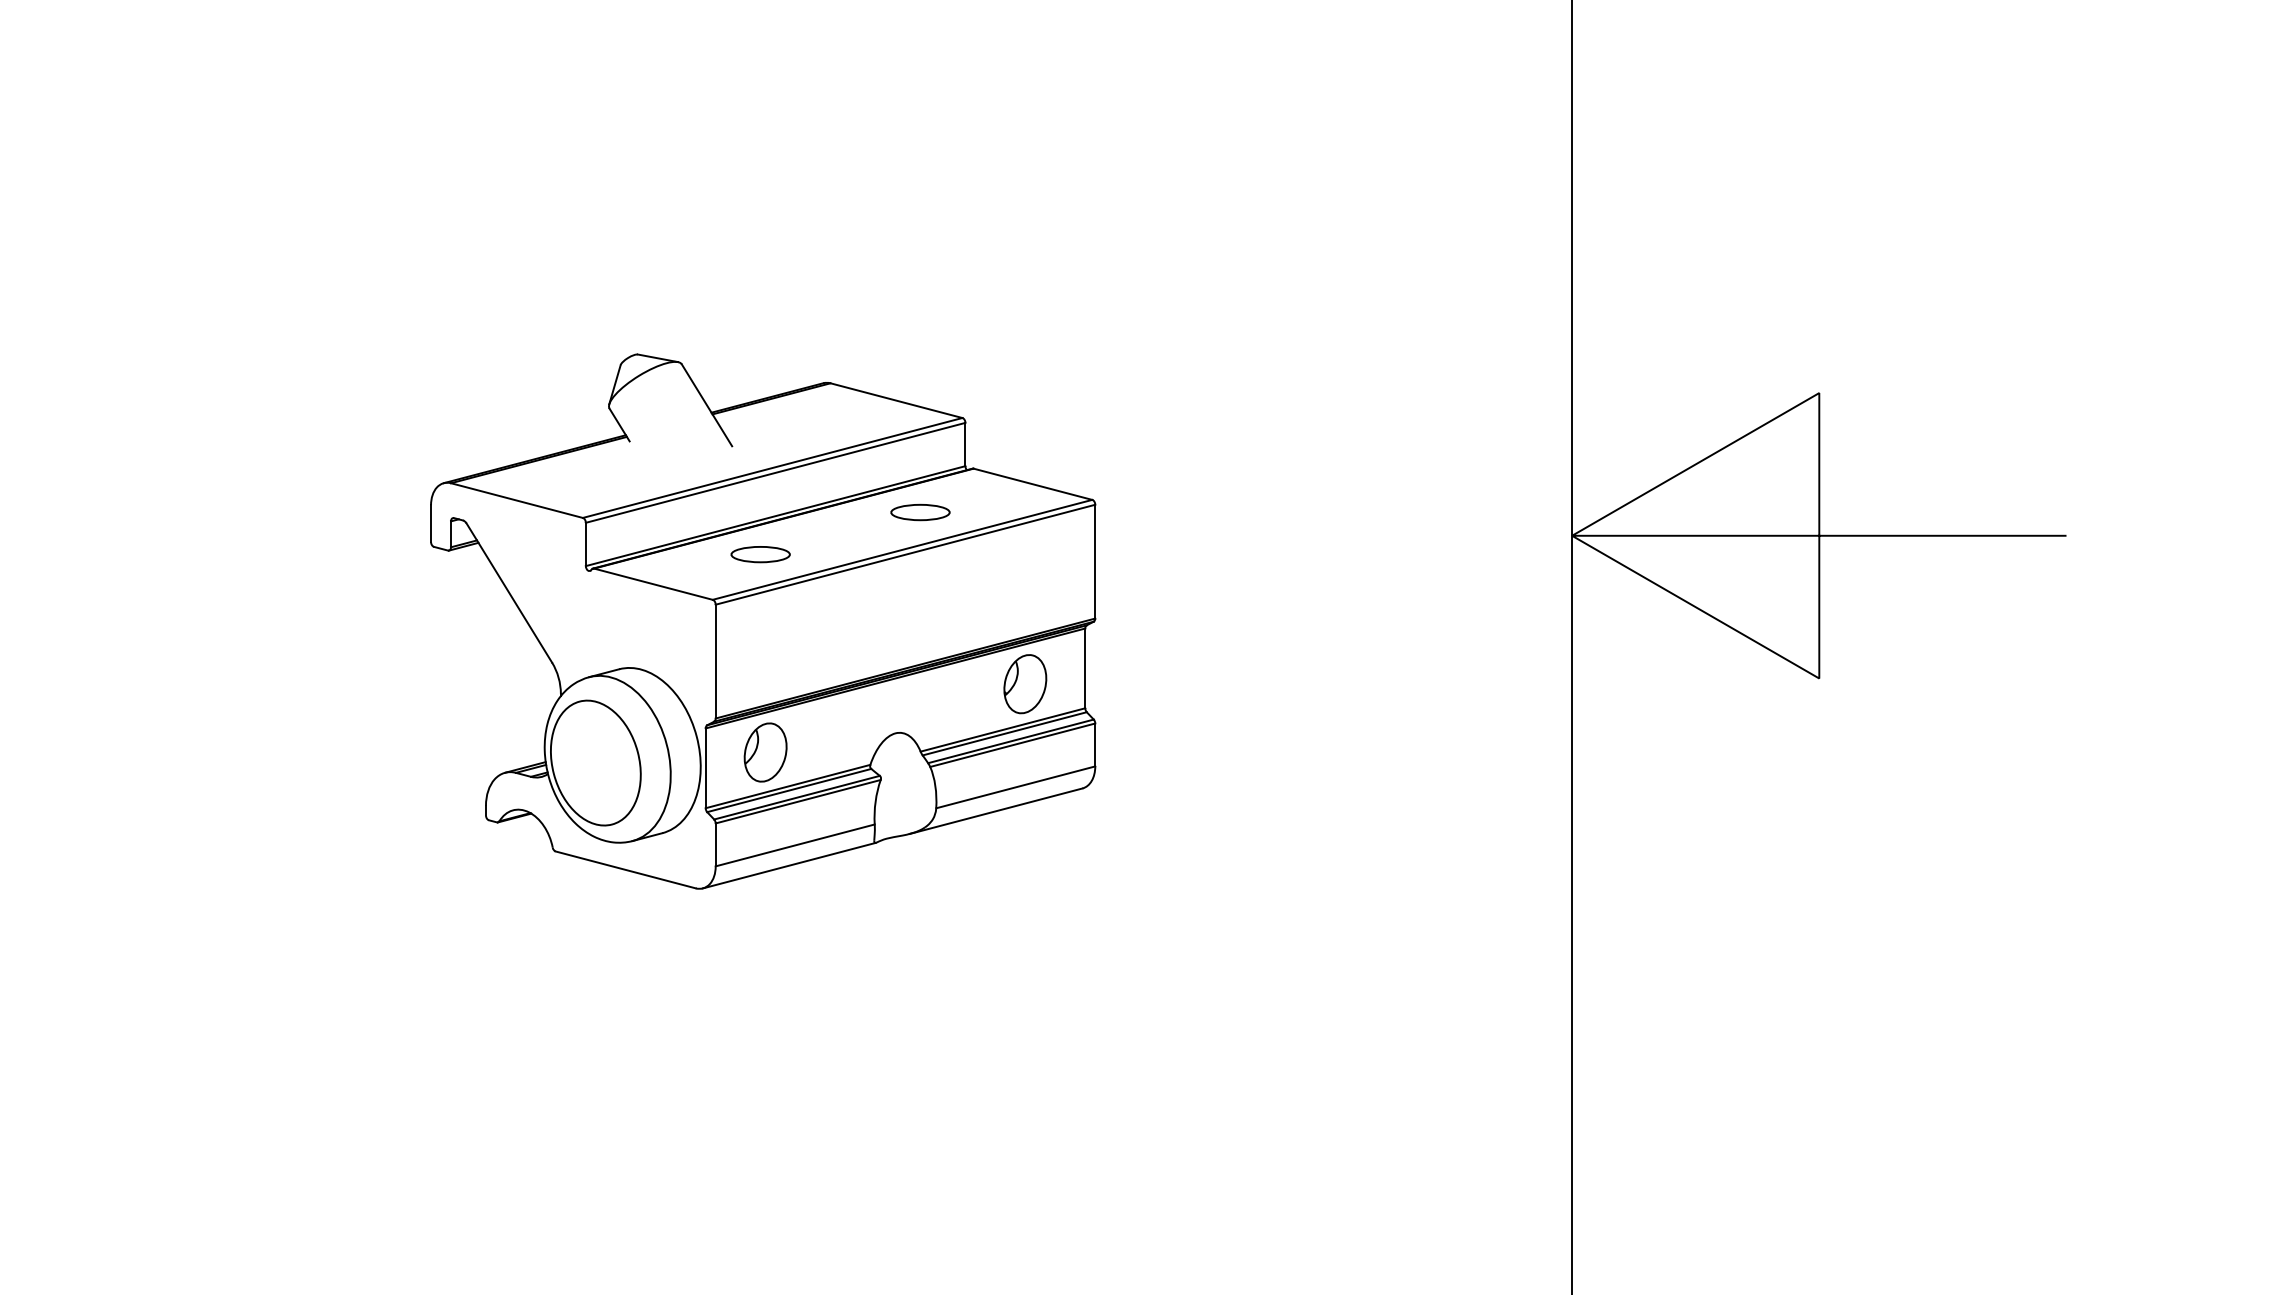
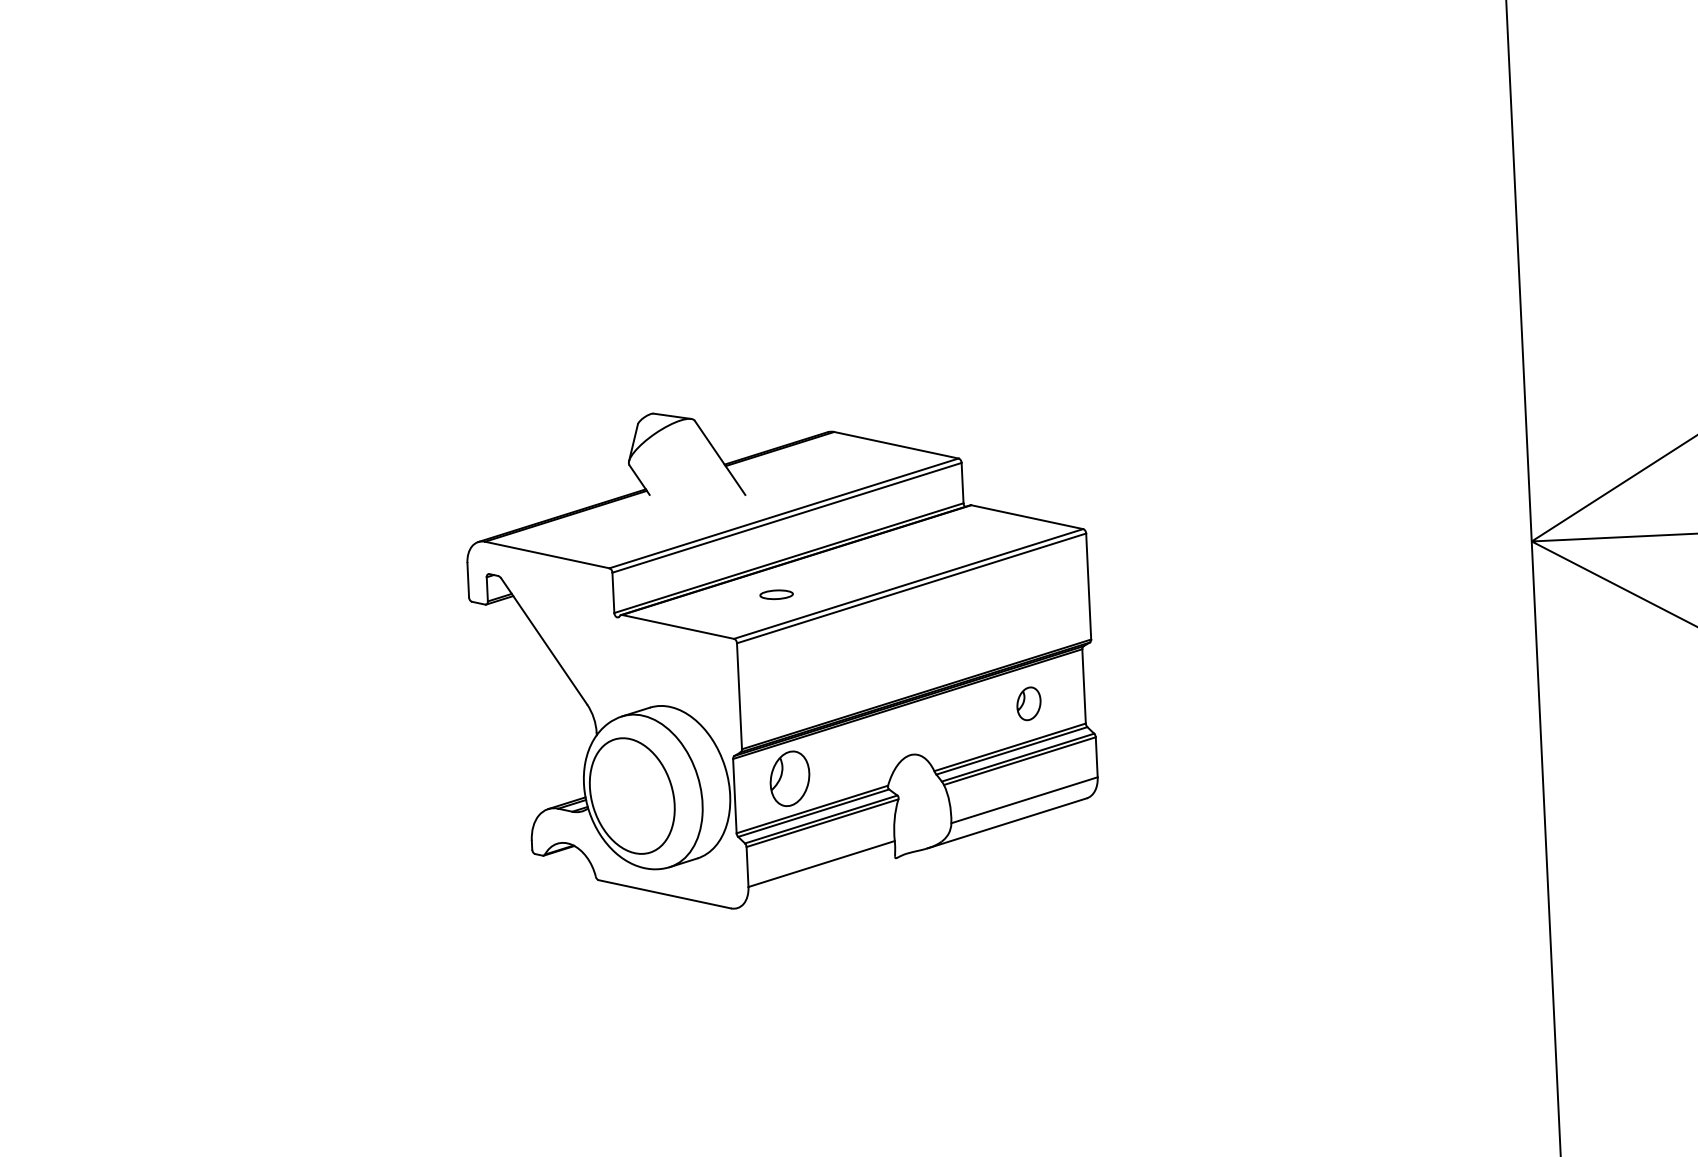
part: (920, 512) -> (923, 548), removed
part: (760, 554) -> (776, 594), size x0.6
part: (1025, 684) -> (1029, 704), size x0.6
line: (788, 865) -> (816, 883), removed

